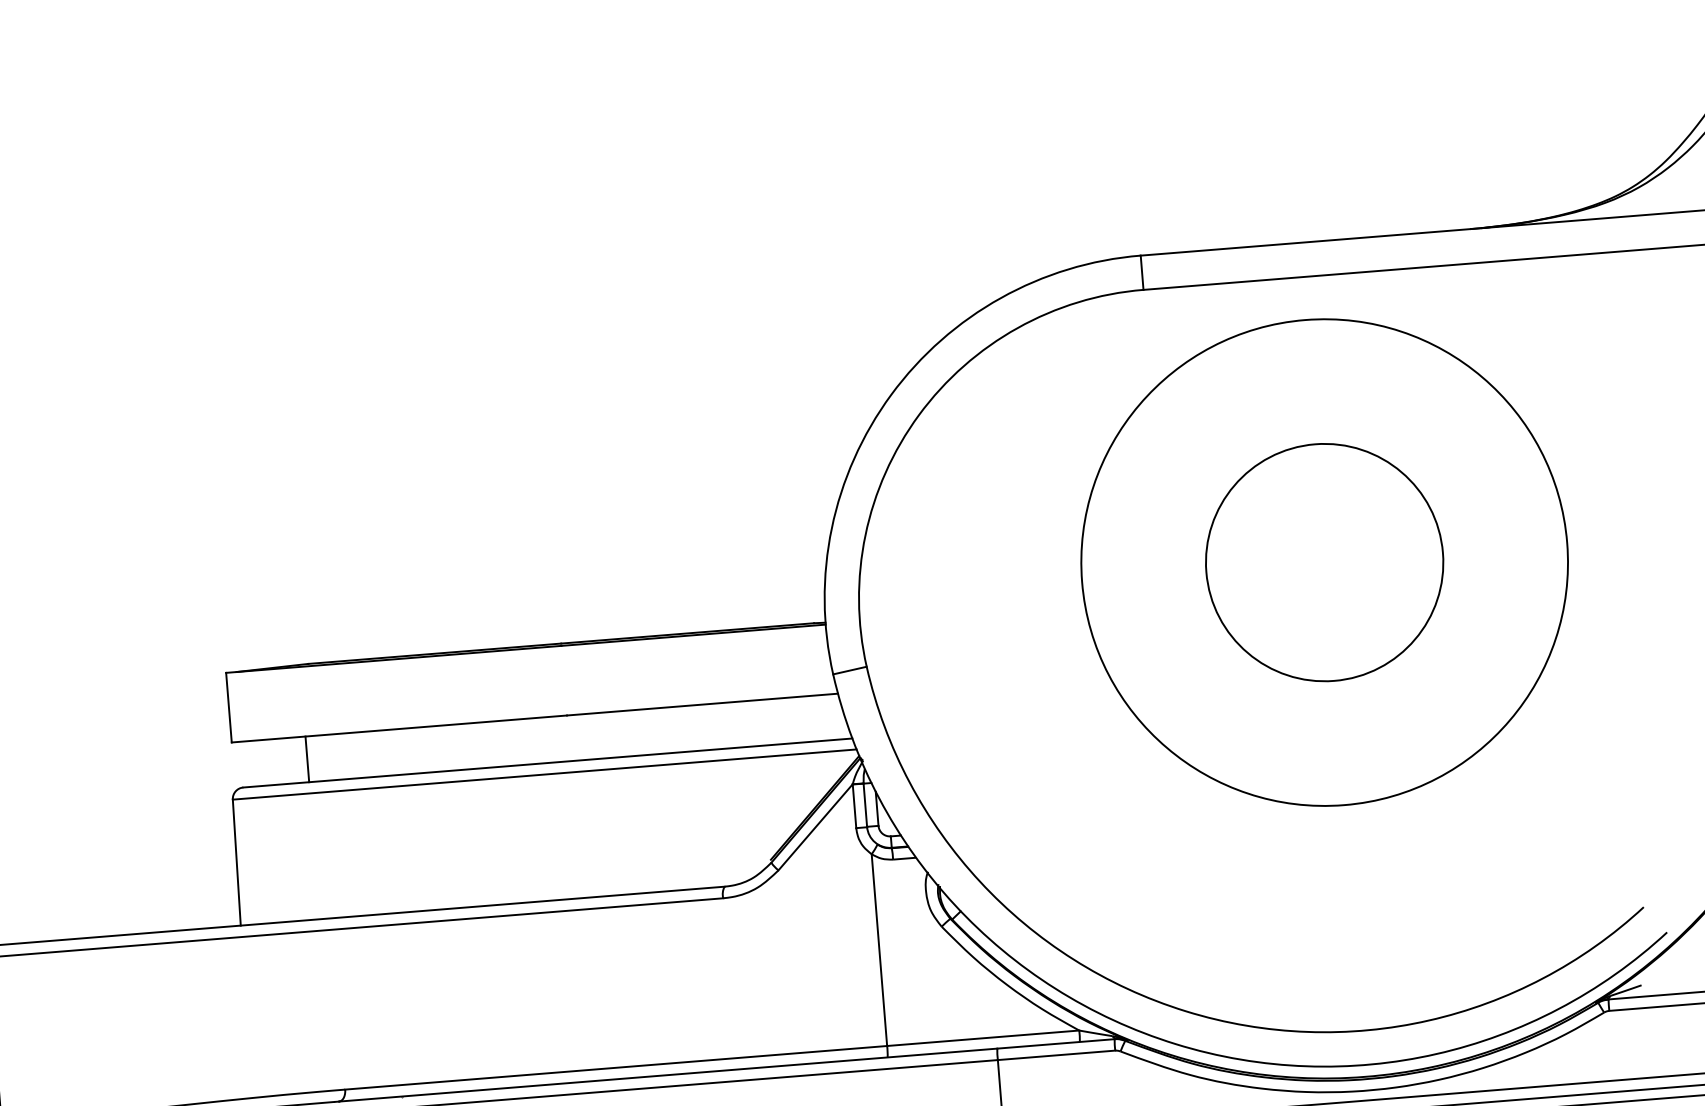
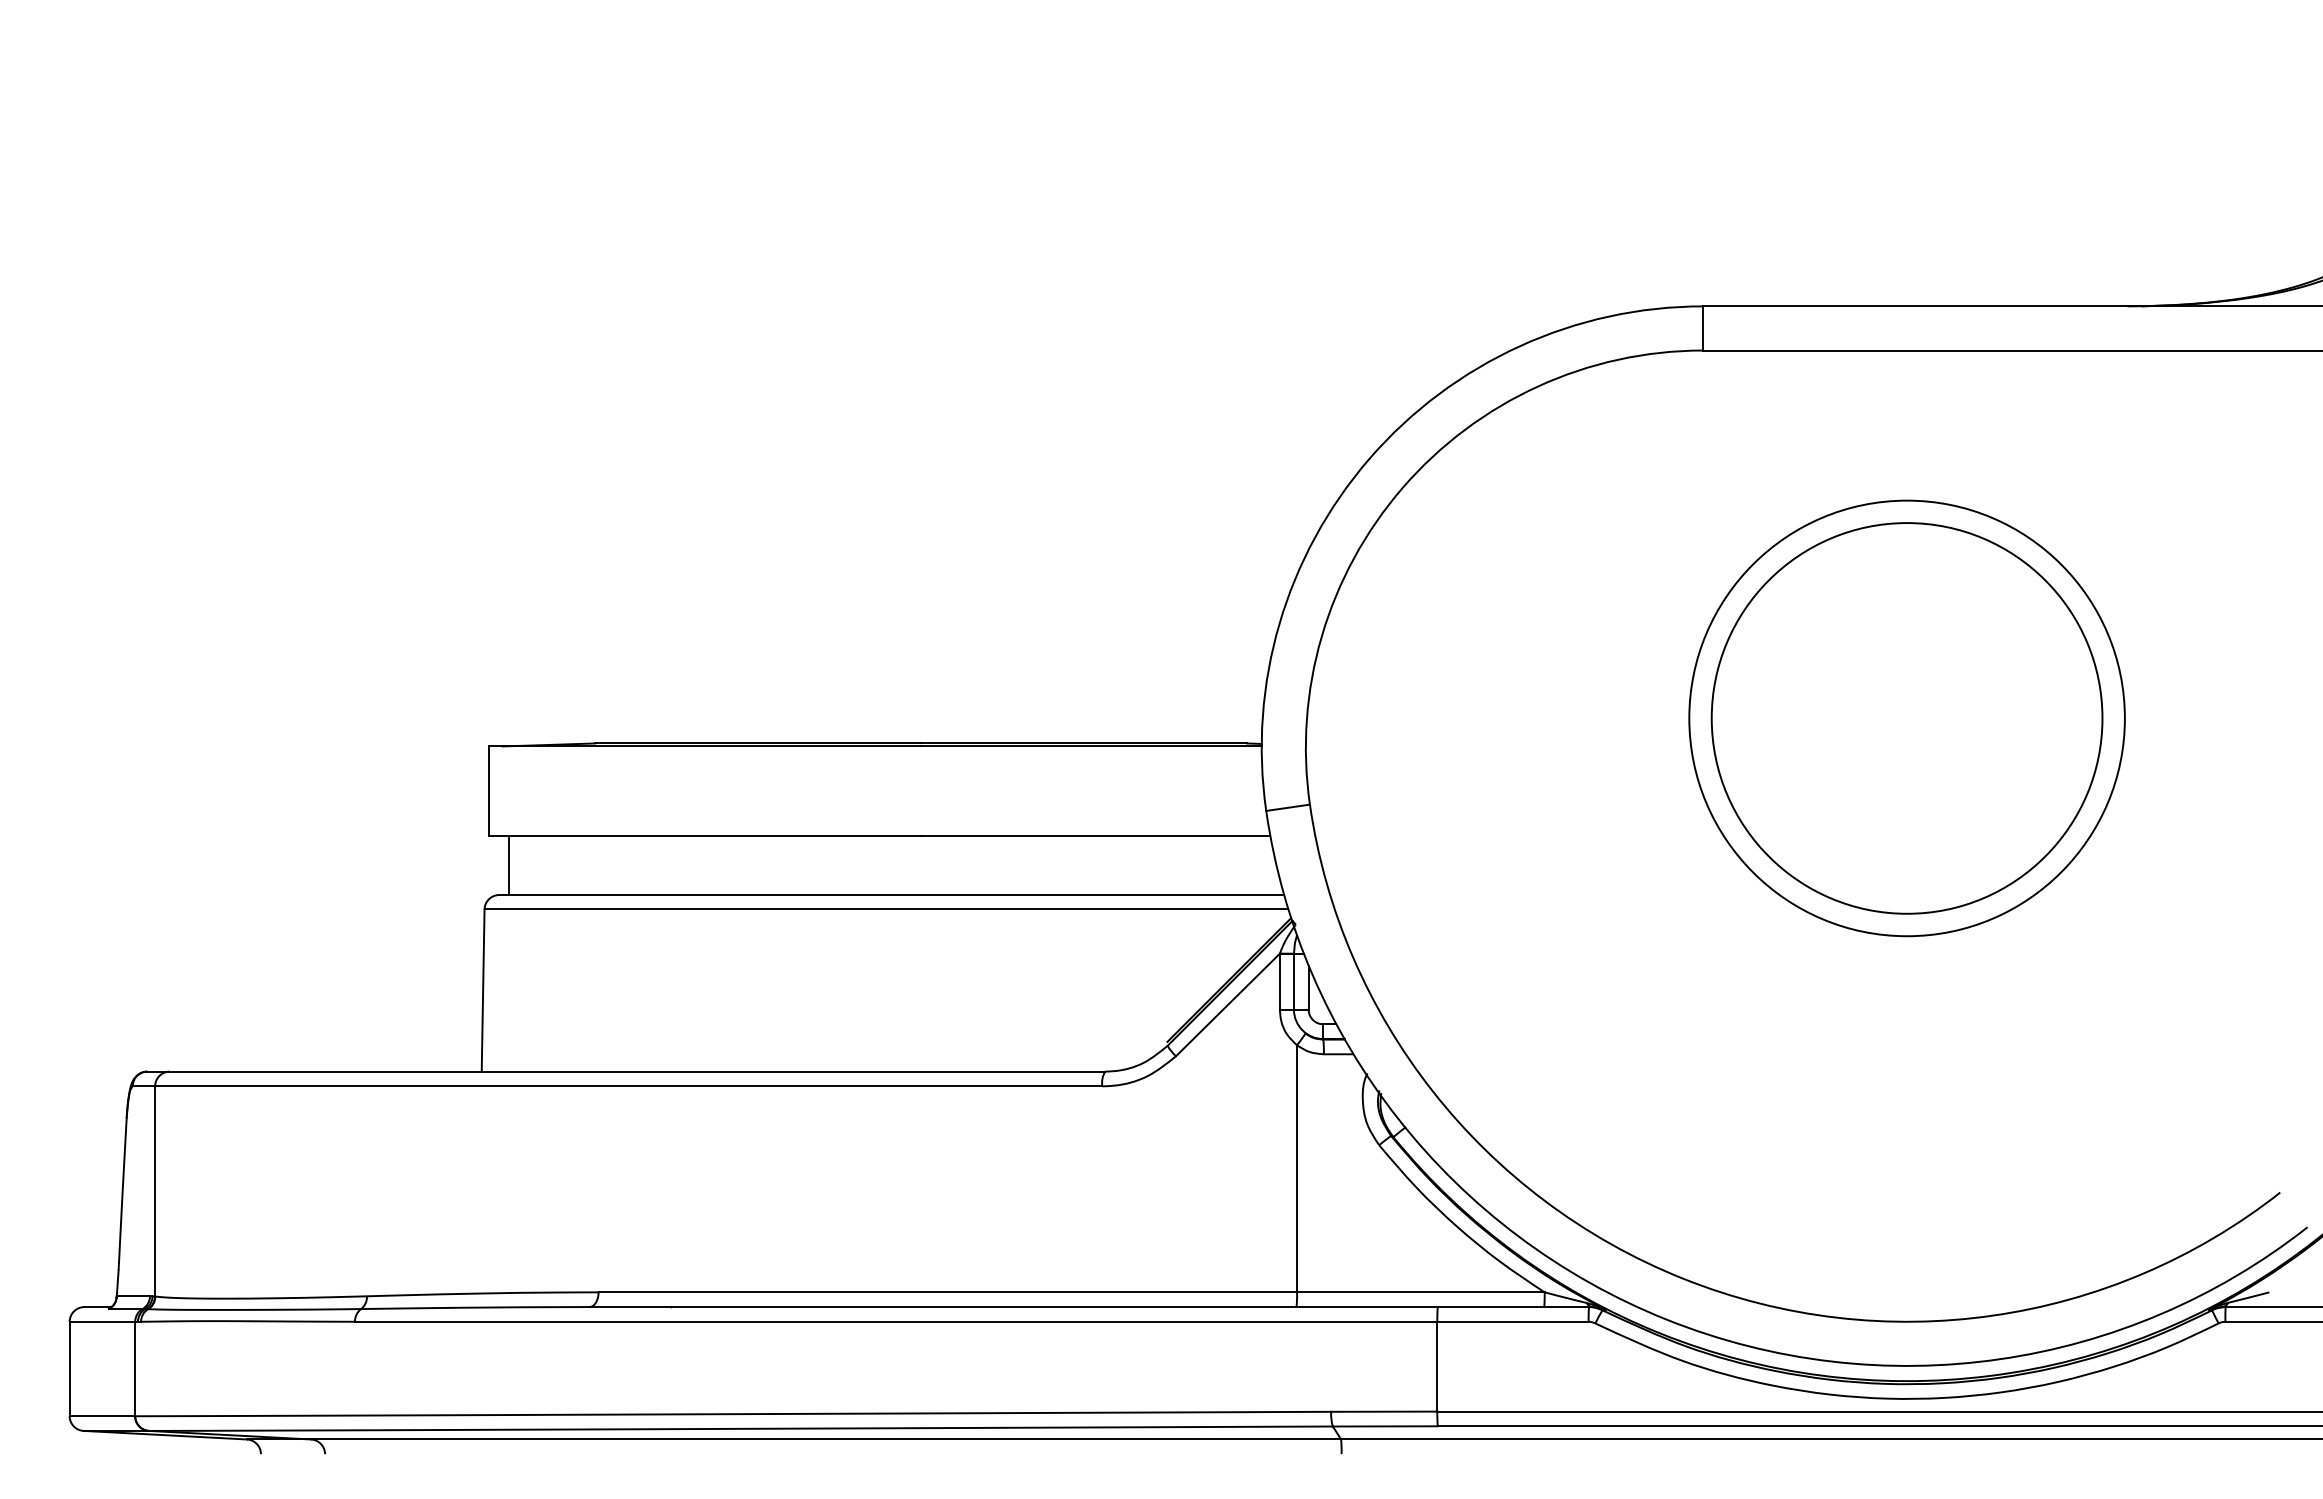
circle: (1324, 562) -> (1906, 718), size x0.62
circle: (1324, 562) -> (1906, 718), size x1.43
line: (307, 759) -> (509, 865), moved

